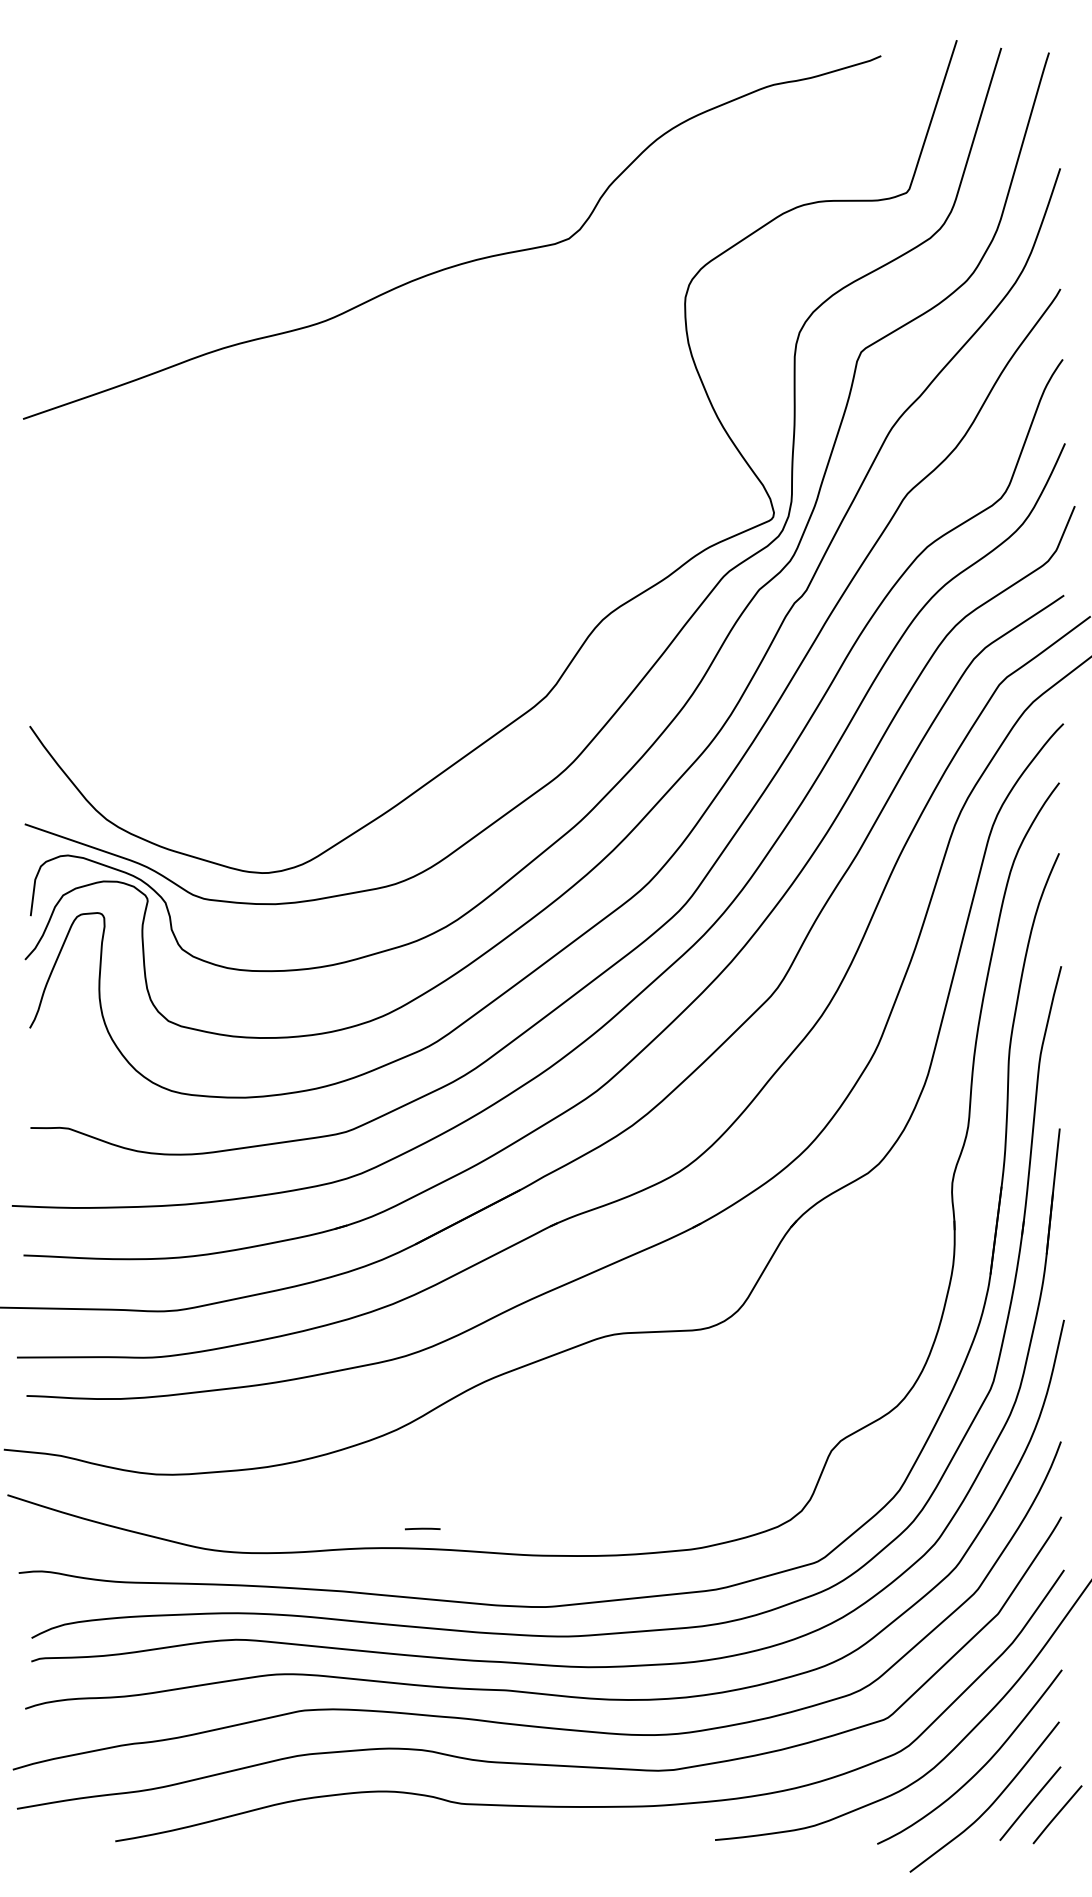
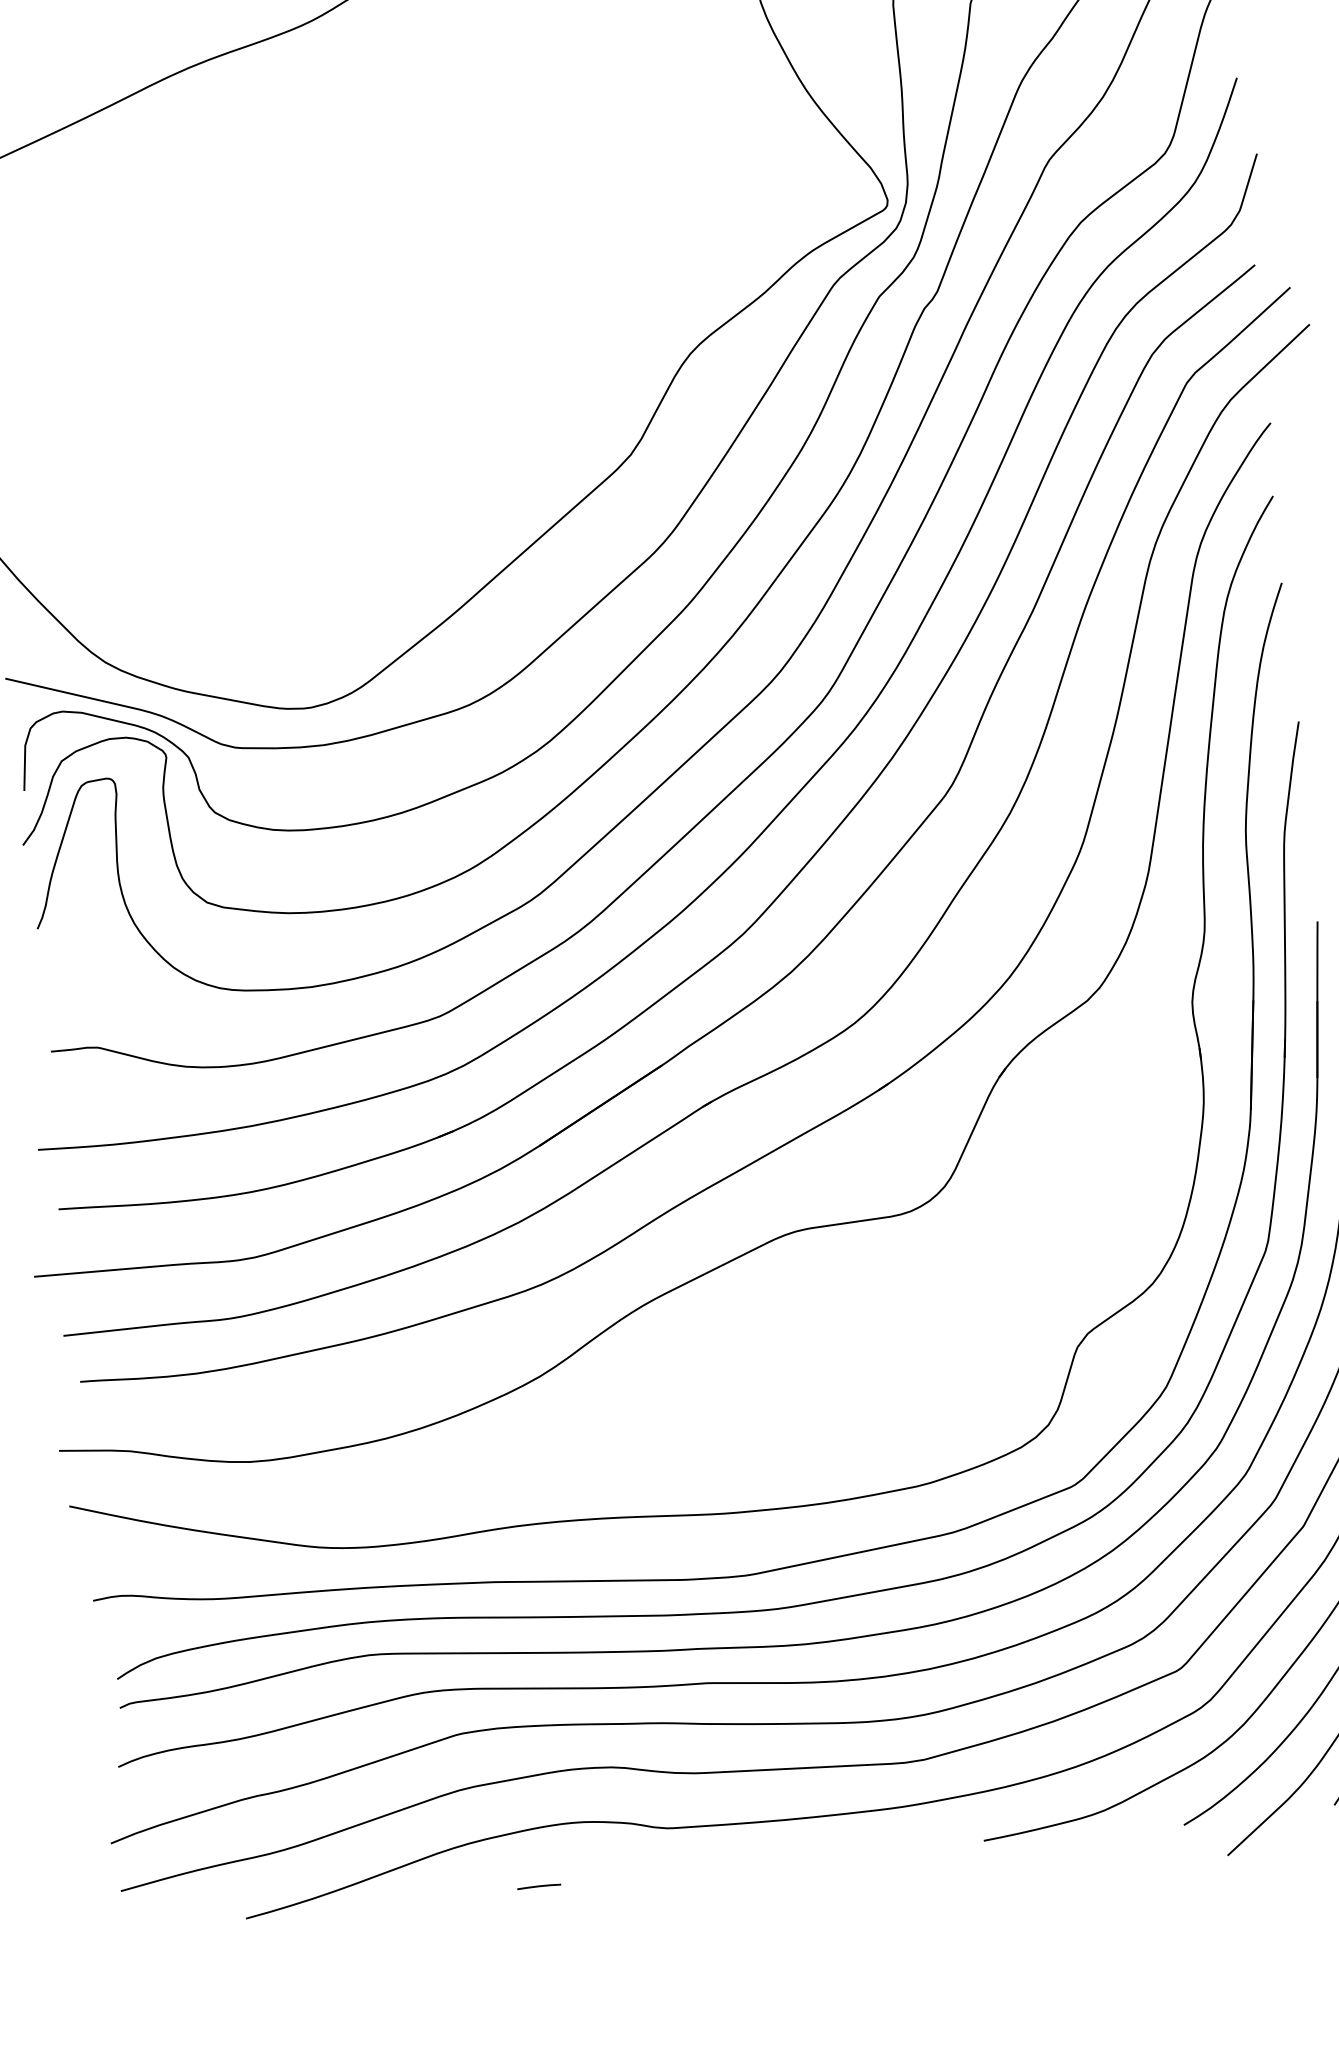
line: (422, 1528) -> (538, 1886), moved

